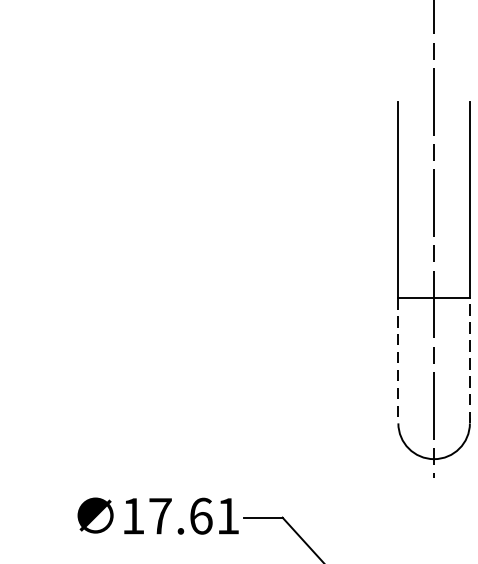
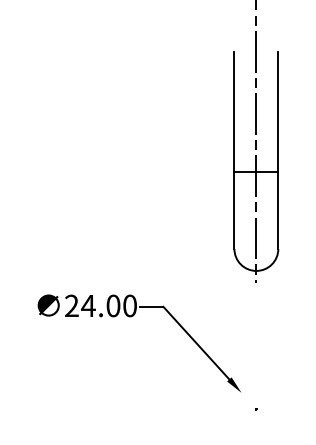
line: (470, 360) -> (278, 210), dashed -> solid
line: (398, 362) -> (234, 211), dashed -> solid
text: (179, 515) -> (100, 305), 17.61 -> 24.00

